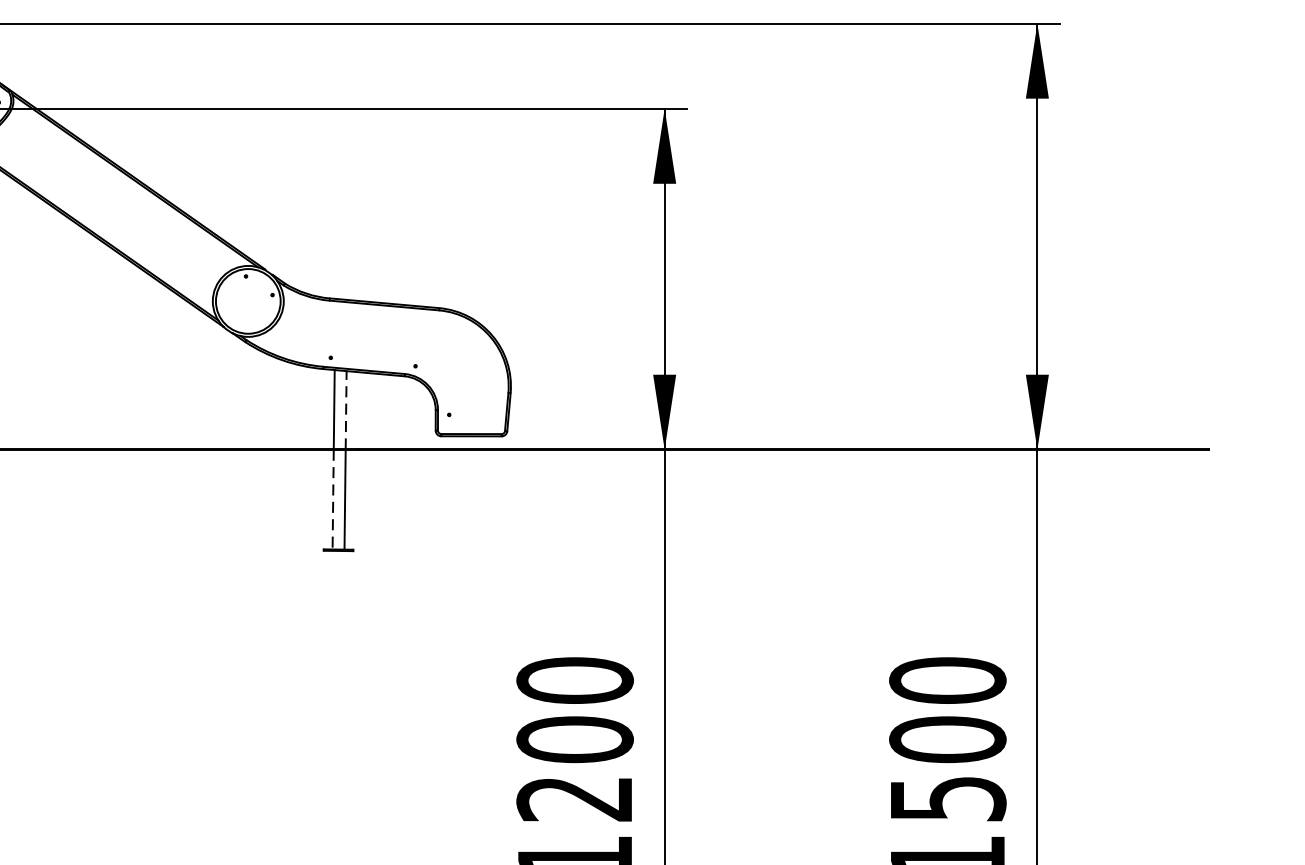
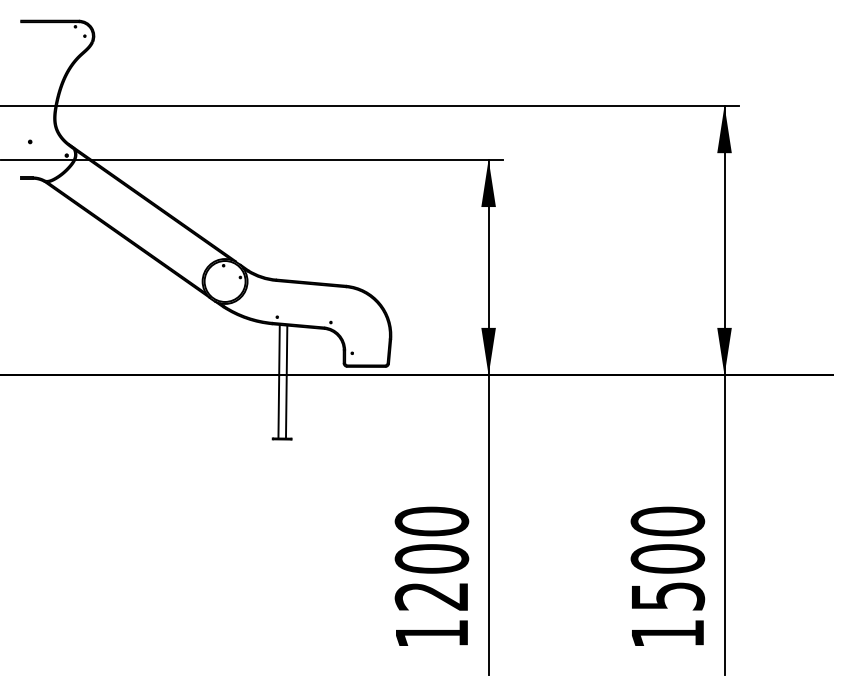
line: (346, 410) -> (287, 350), dashed -> solid
line: (332, 498) -> (278, 406), dashed -> solid

